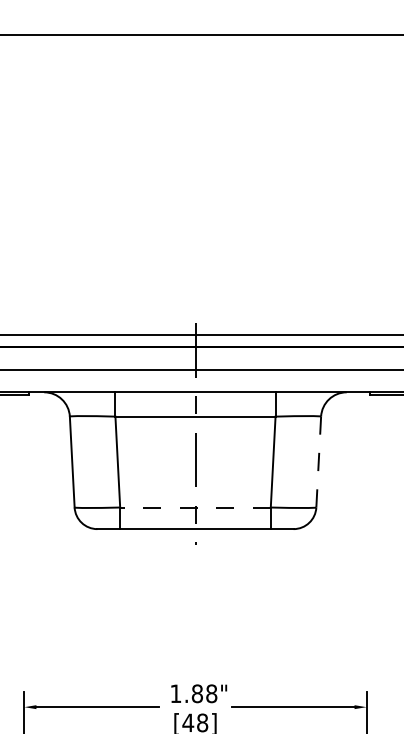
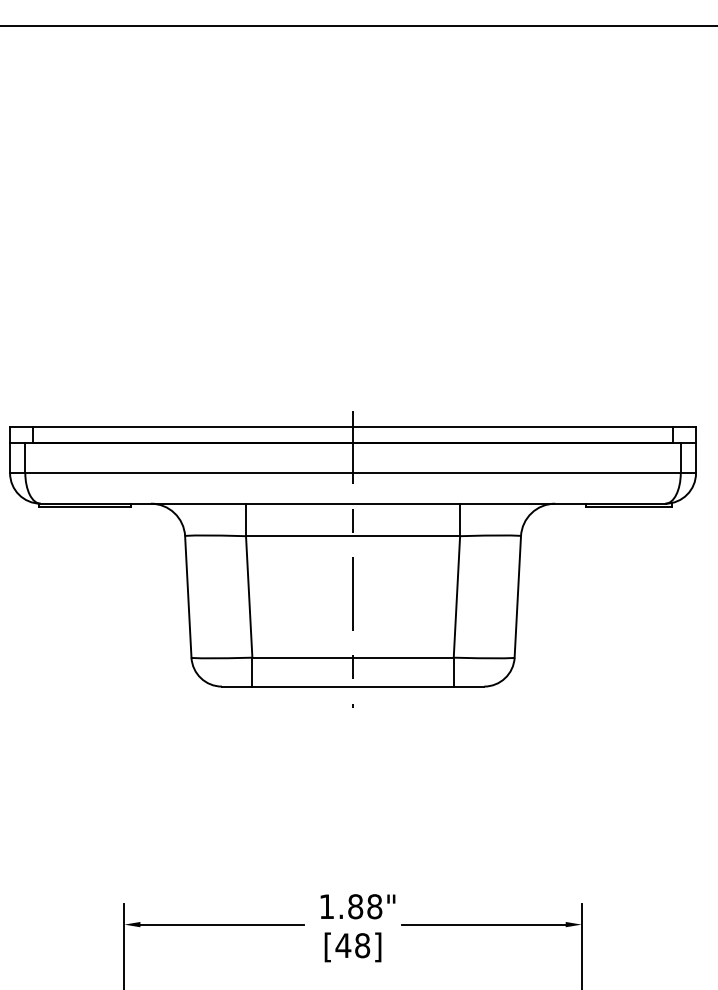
line: (318, 461) -> (517, 596), dashed -> solid
line: (195, 507) -> (353, 657), dashed -> solid

